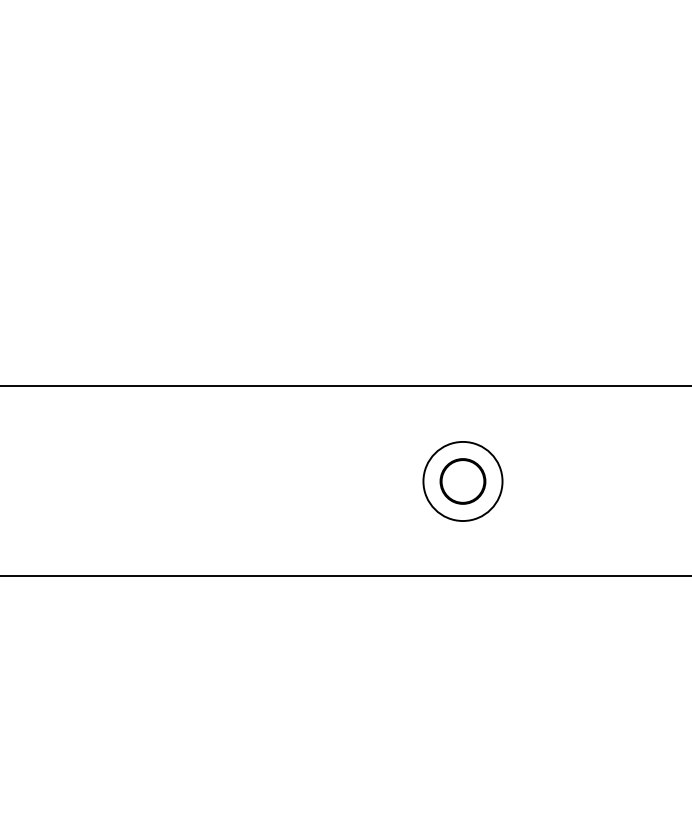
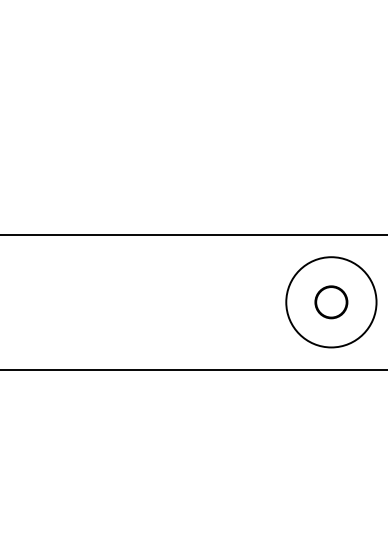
circle: (462, 481) -> (331, 302), size x1.6

